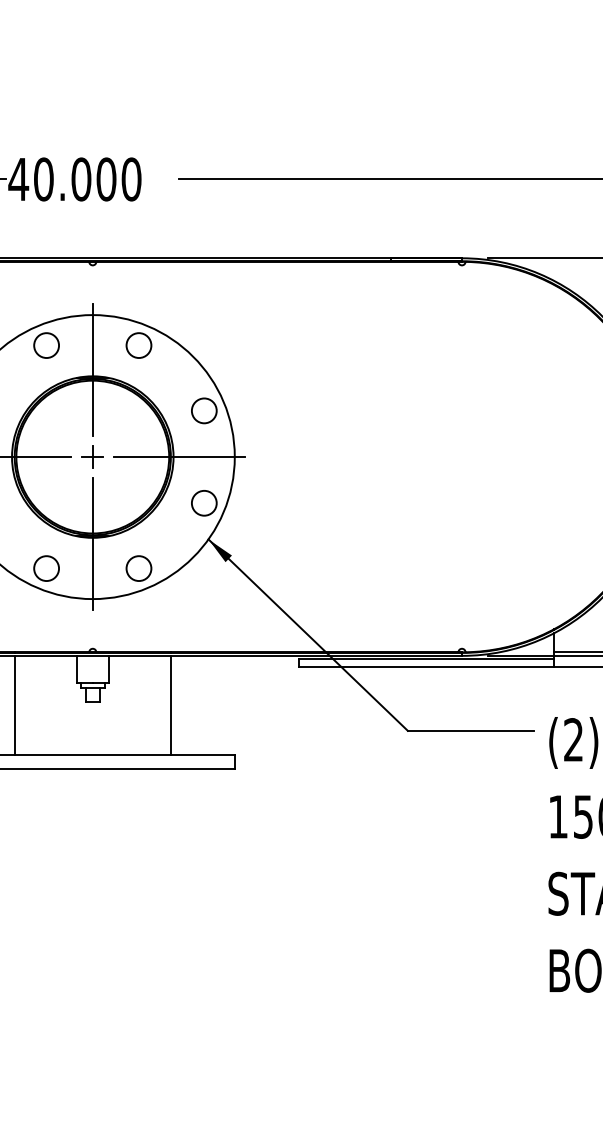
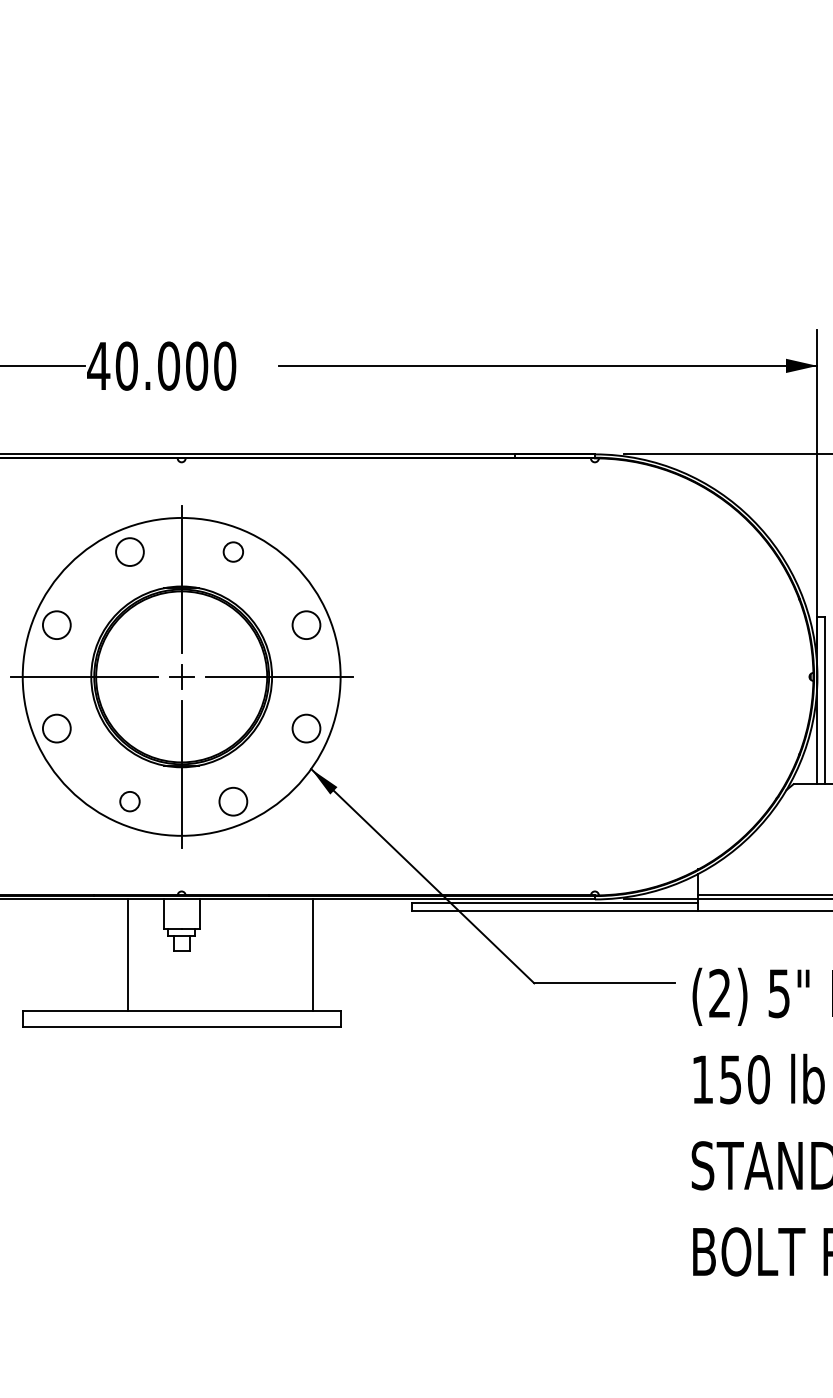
circle: (139, 345) -> (233, 551), size x0.7
circle: (46, 568) -> (129, 801), size x0.7
line: (14, 705) -> (128, 954), moved
line: (171, 705) -> (313, 954), moved

